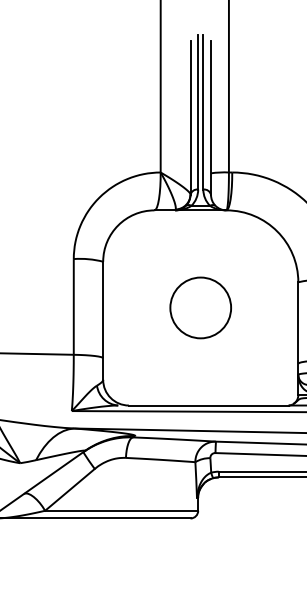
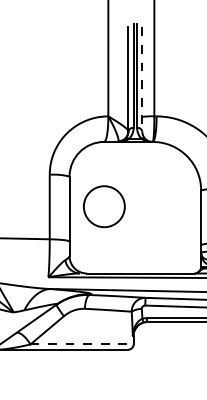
line: (211, 119) -> (142, 80), solid -> dashed
circle: (200, 307) -> (104, 206), moved
line: (122, 510) -> (82, 344), solid -> dashed

